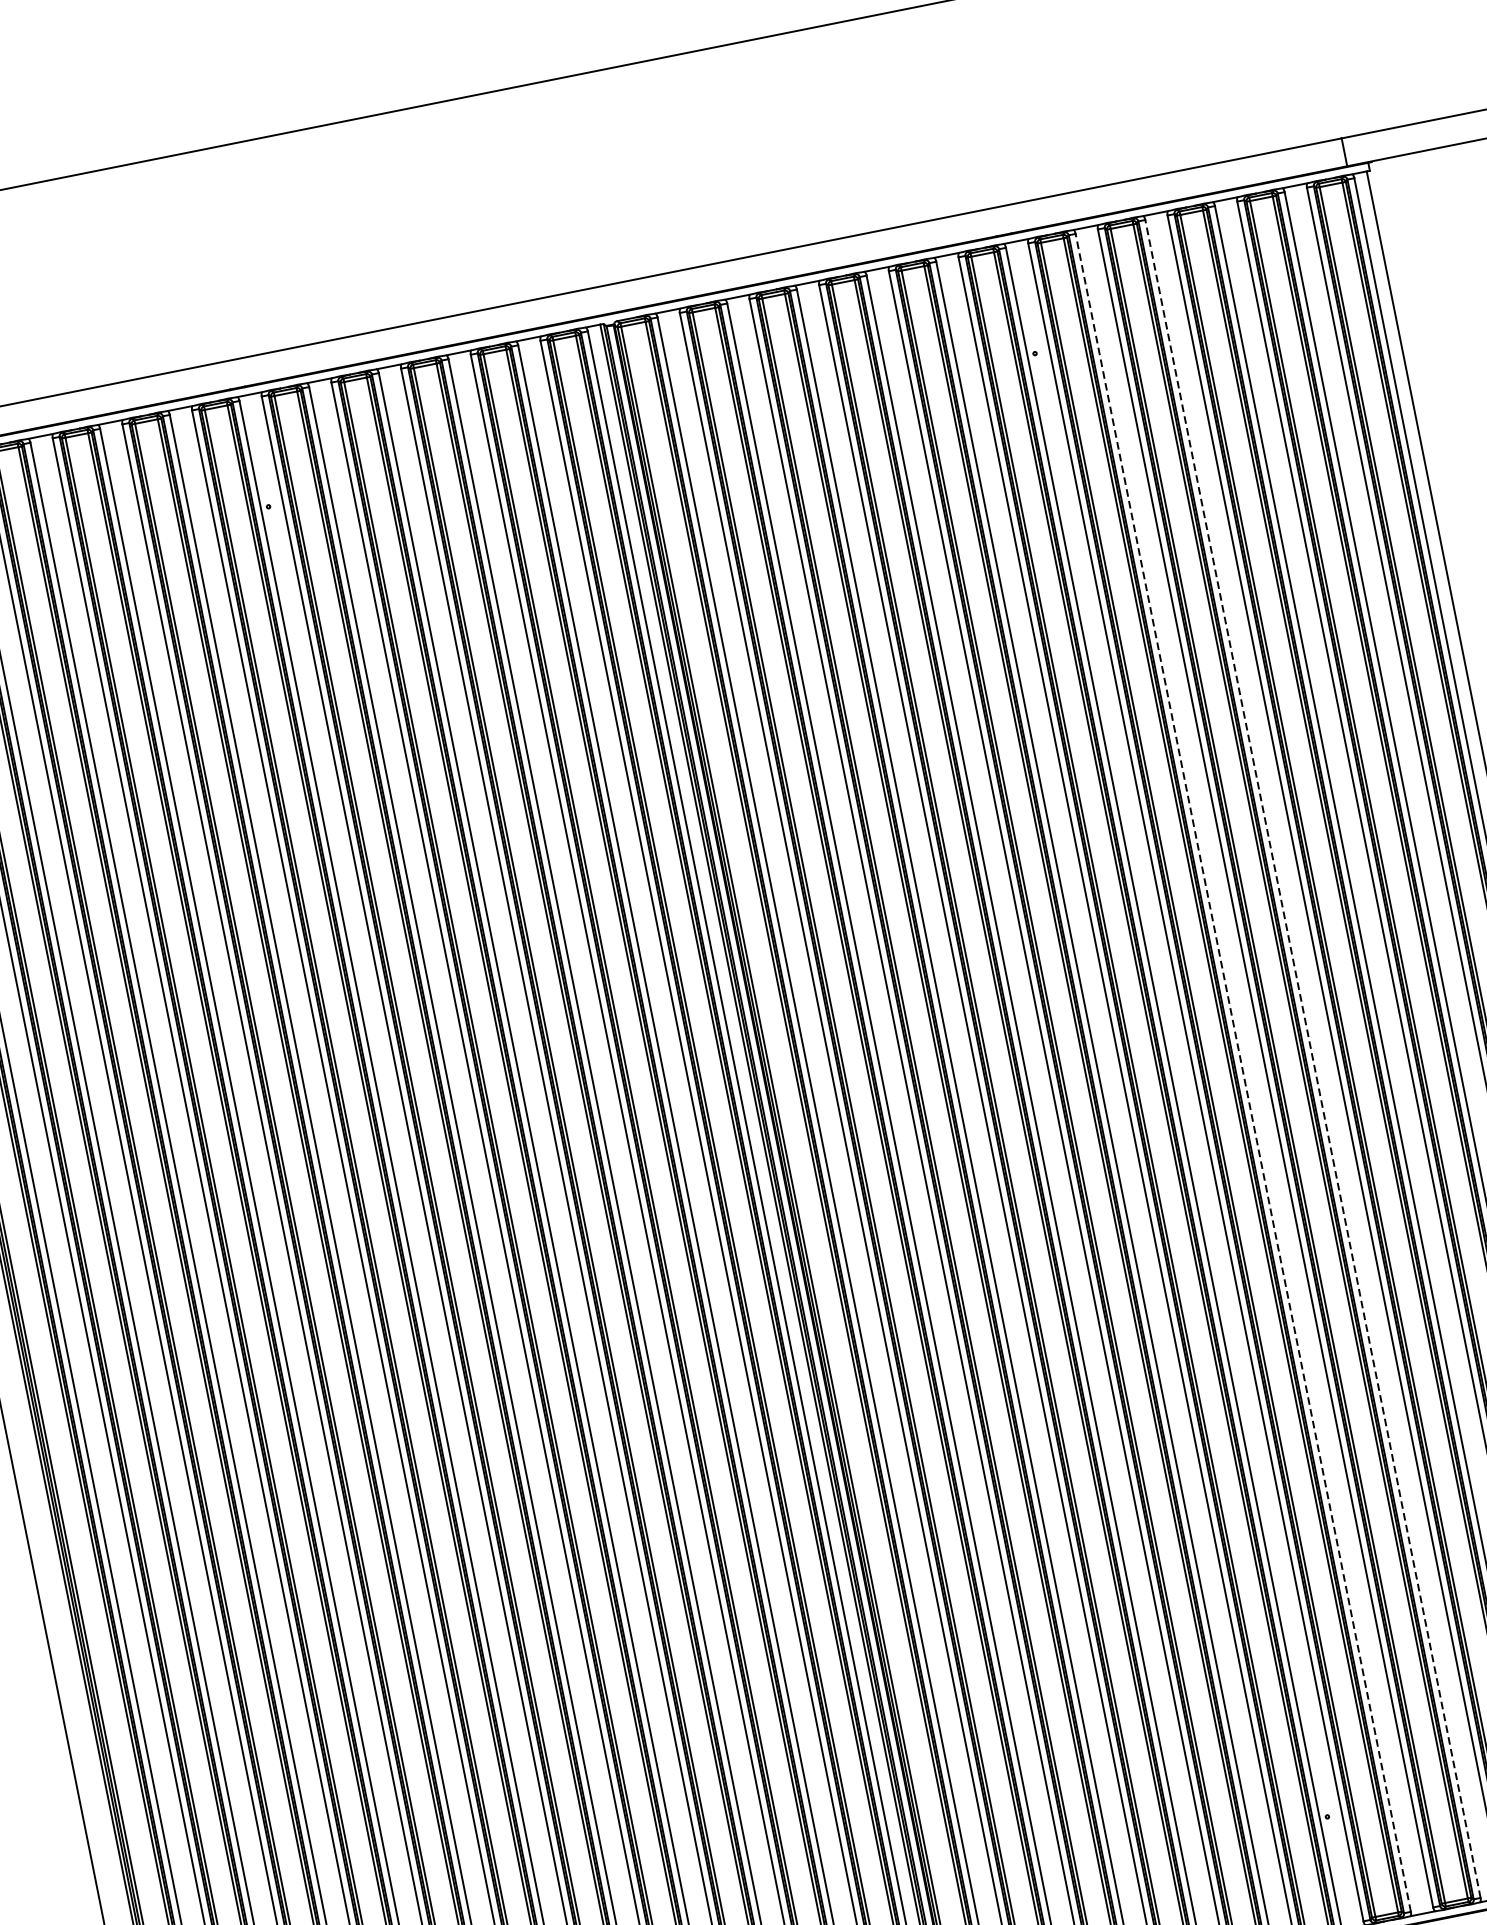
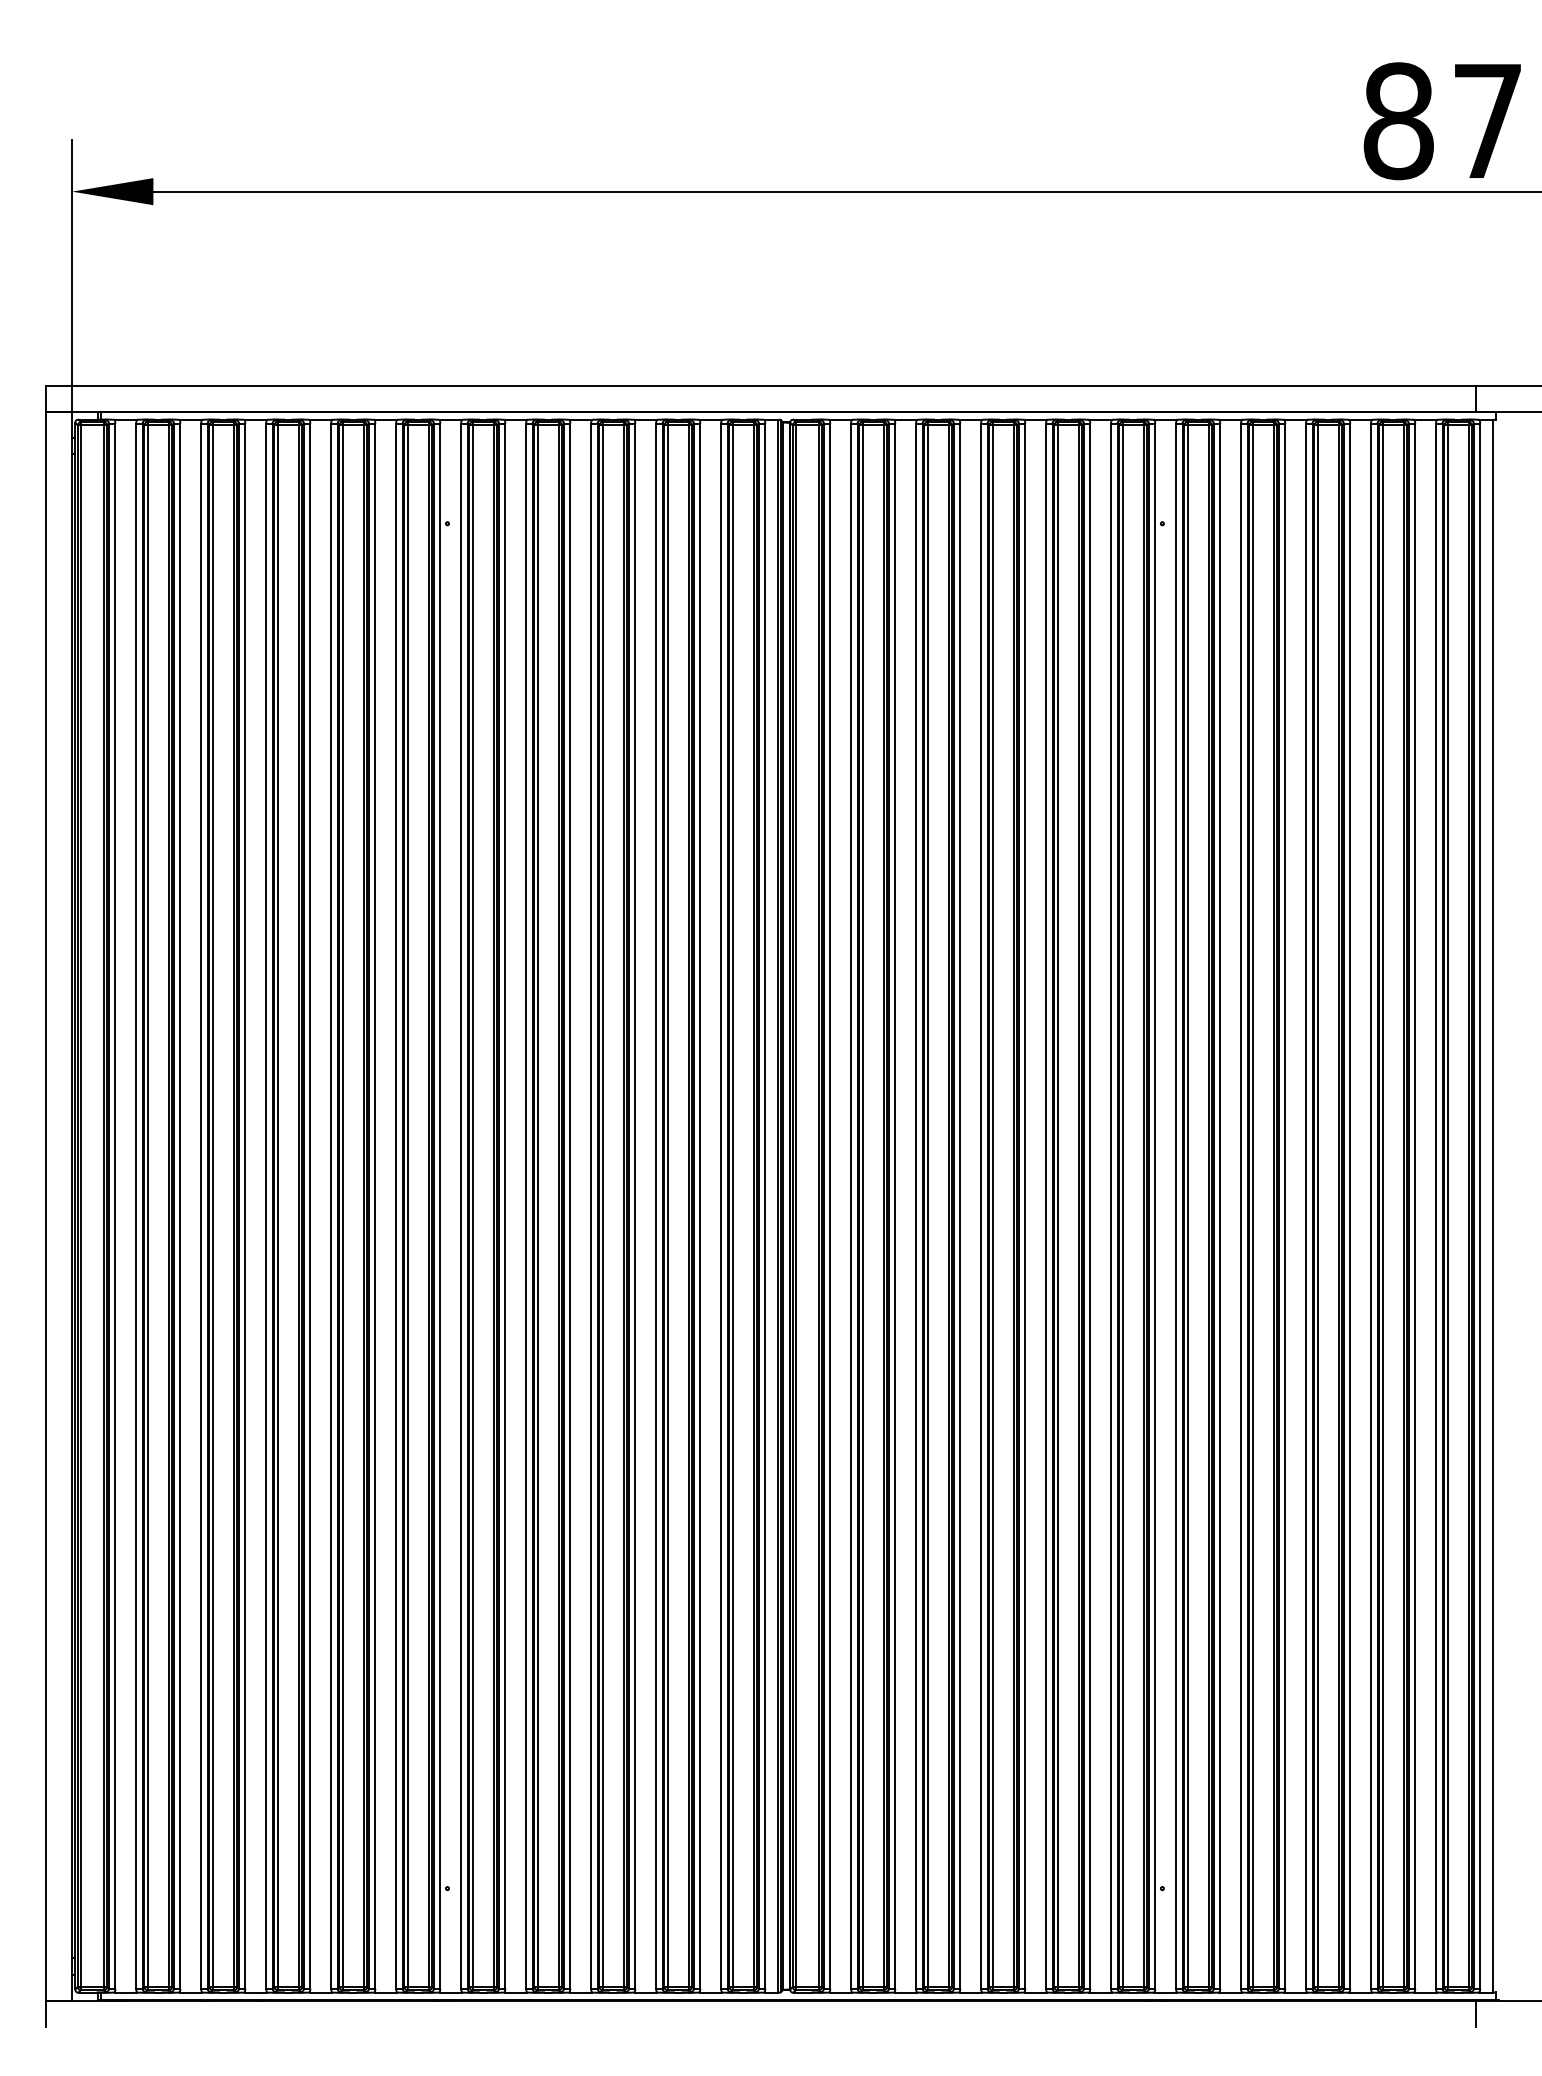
line: (1313, 1059) -> (1285, 1206), dashed -> solid
line: (1243, 1073) -> (1220, 1206), dashed -> solid

